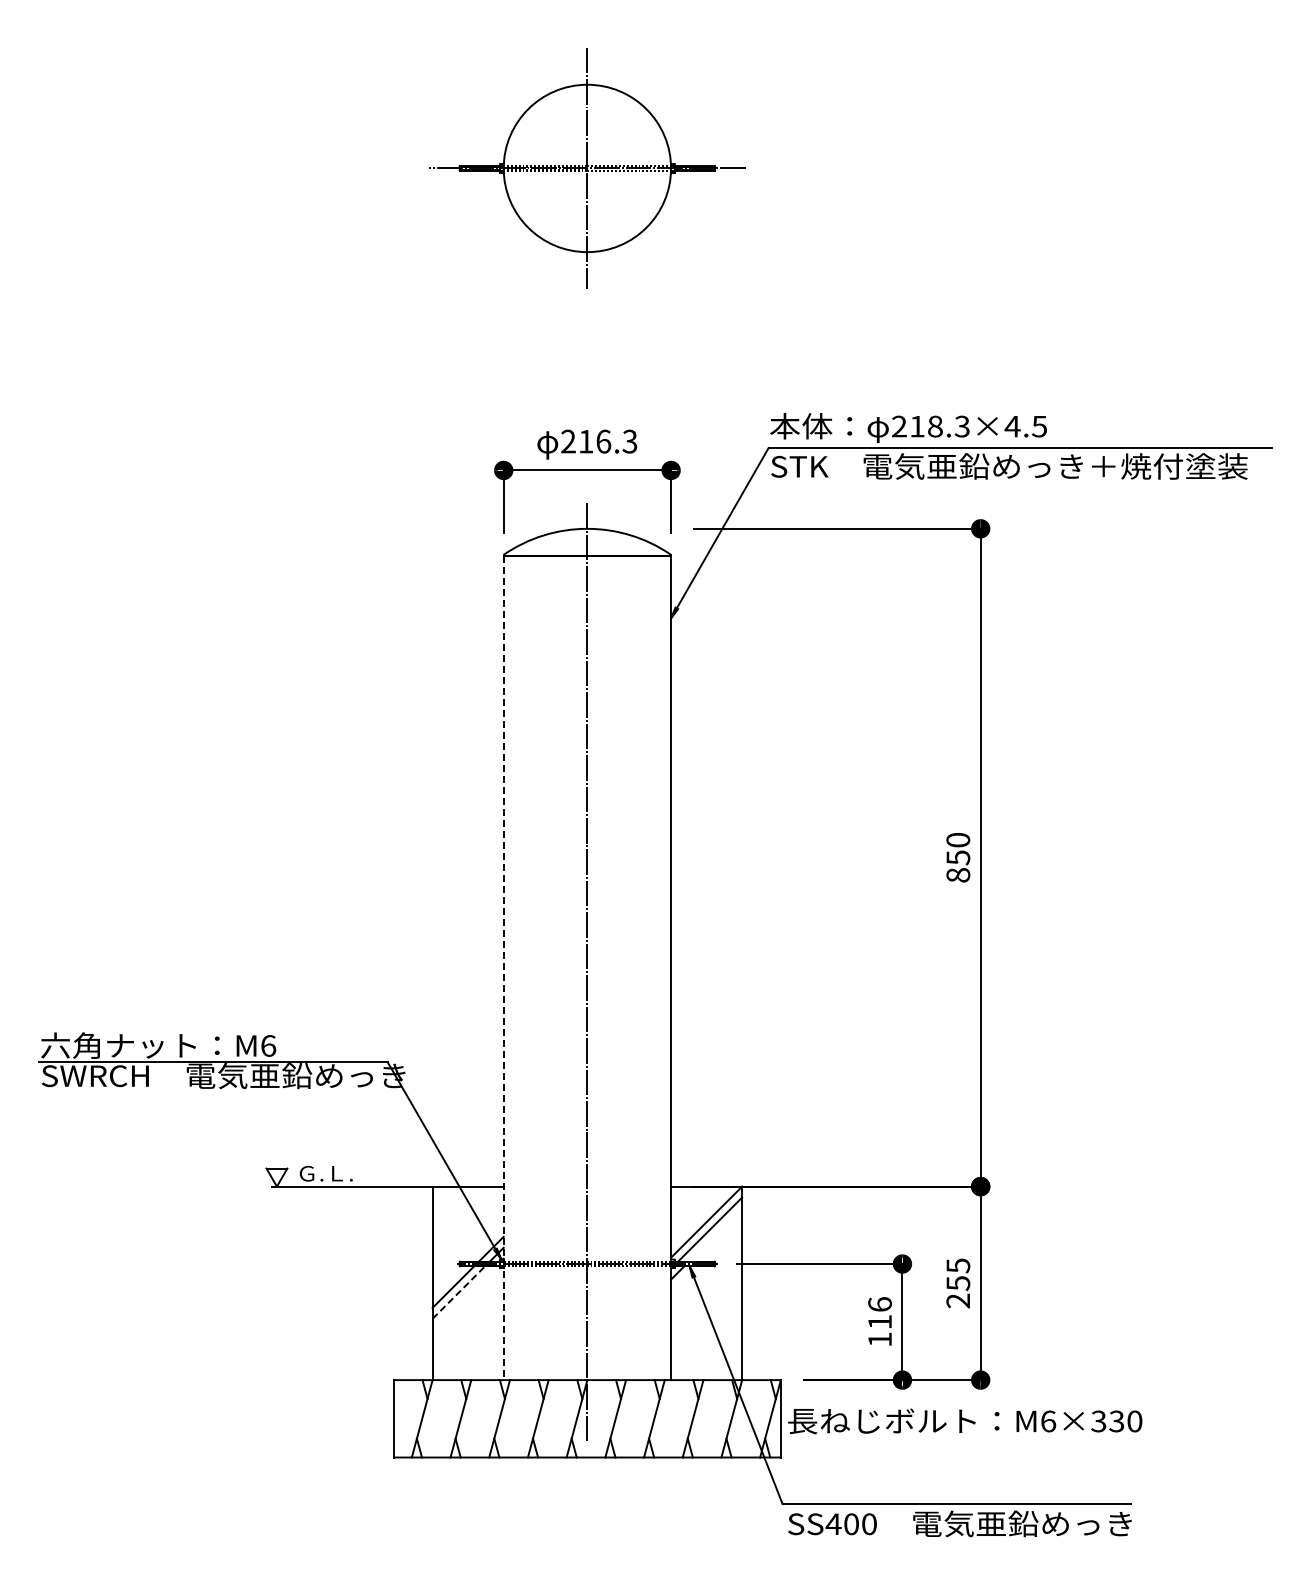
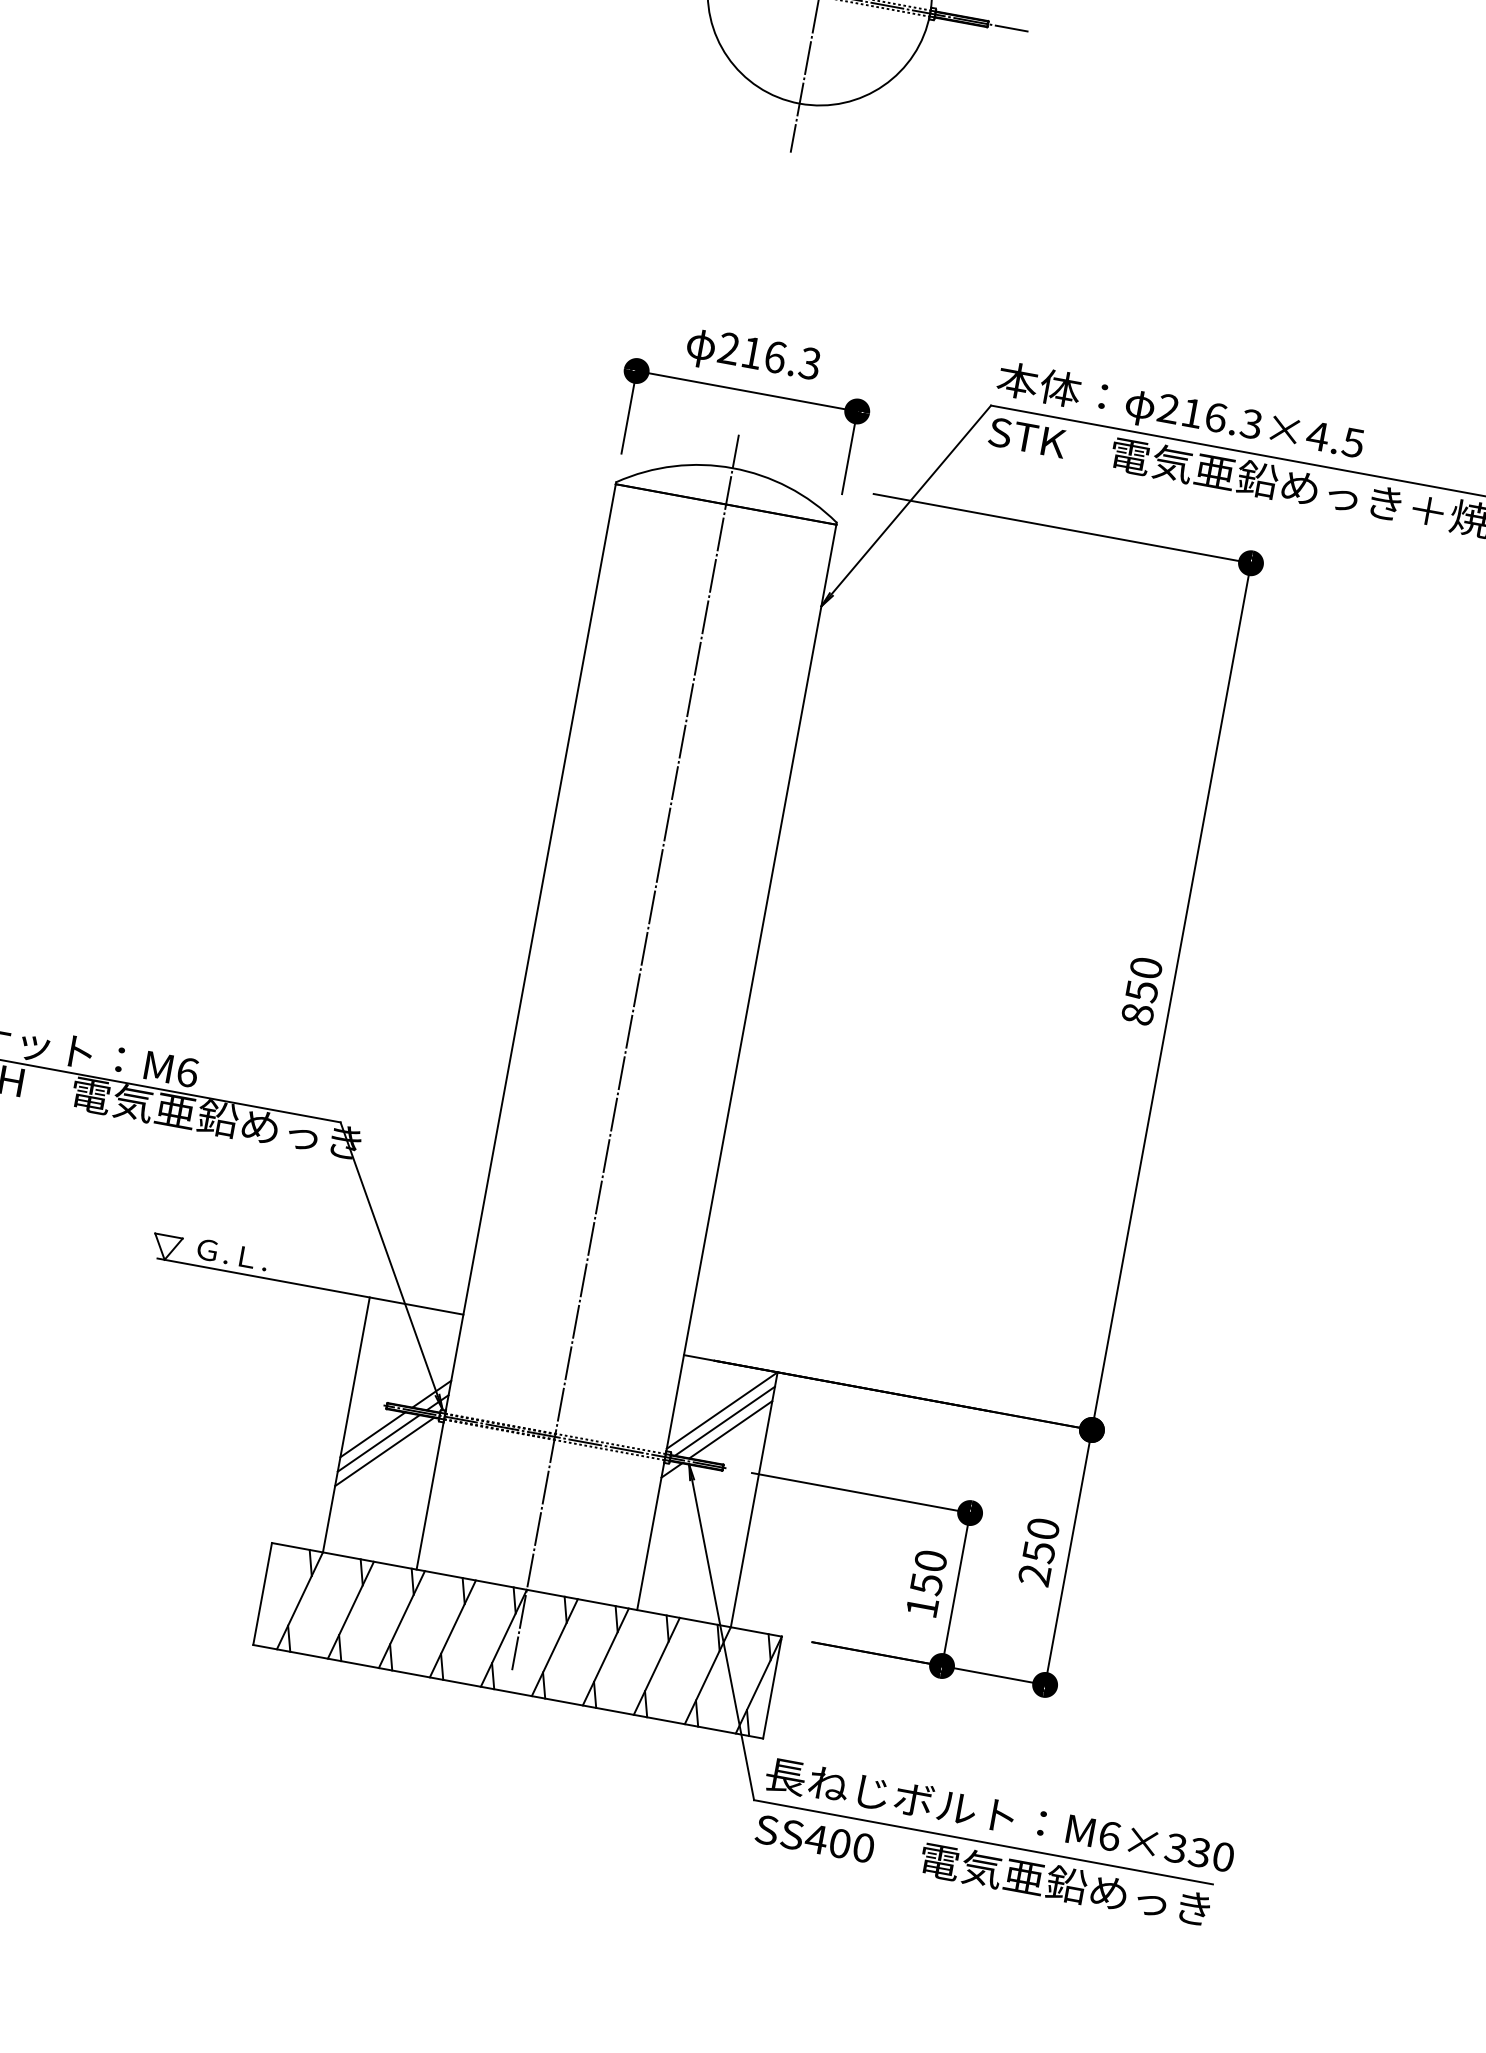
text: (935, 426) -> (1216, 417), 218.3×4.5 -> 216.3×4.5
line: (503, 968) -> (515, 1027), dashed -> solid
line: (715, 1234) -> (730, 1428), added
text: (958, 1265) -> (1043, 1528), 255 -> 250
line: (459, 1292) -> (379, 1443), dashed -> solid
line: (464, 1297) -> (384, 1451), added
text: (880, 1313) -> (929, 1572), 116 -> 150
text: (965, 1421) -> (1000, 1816), moved

